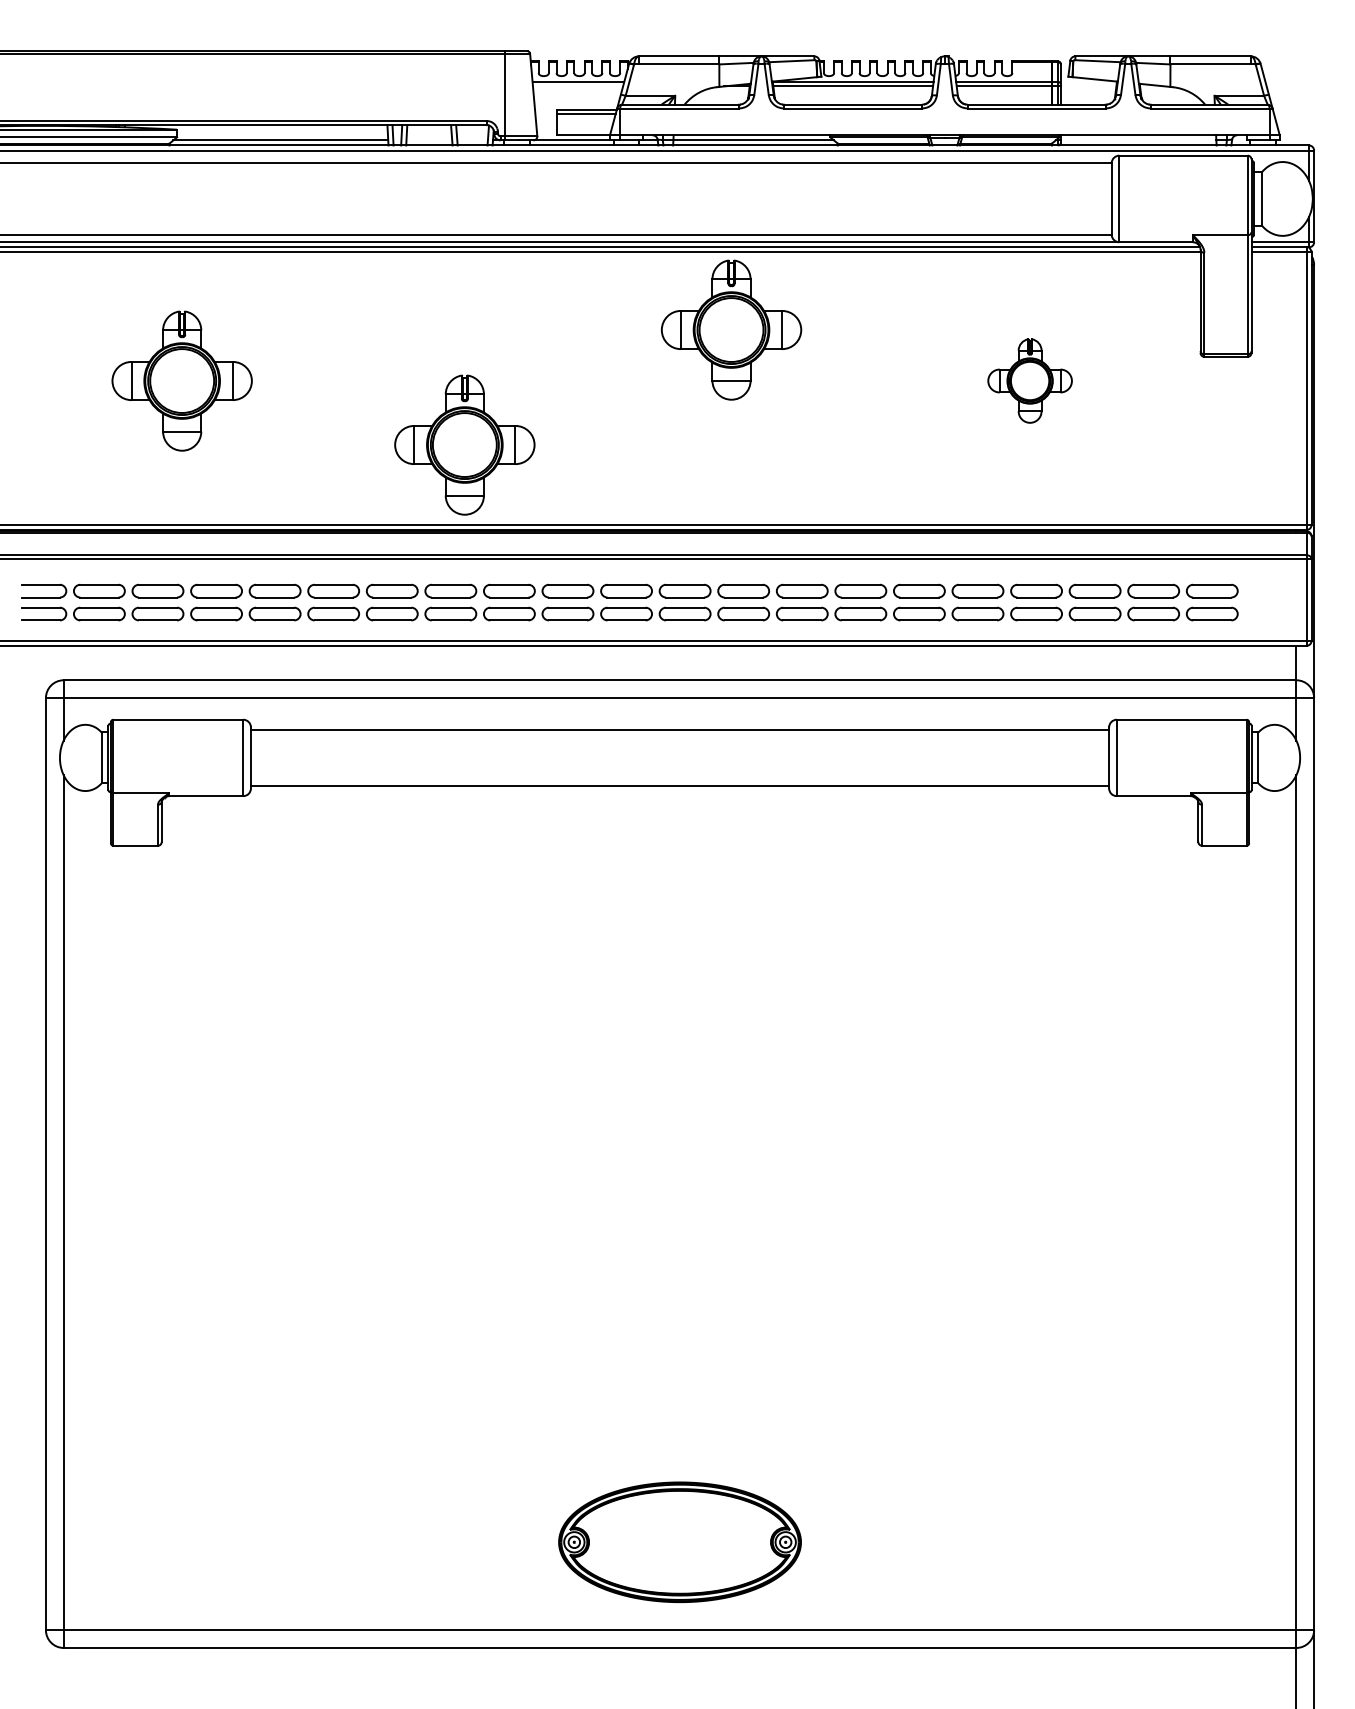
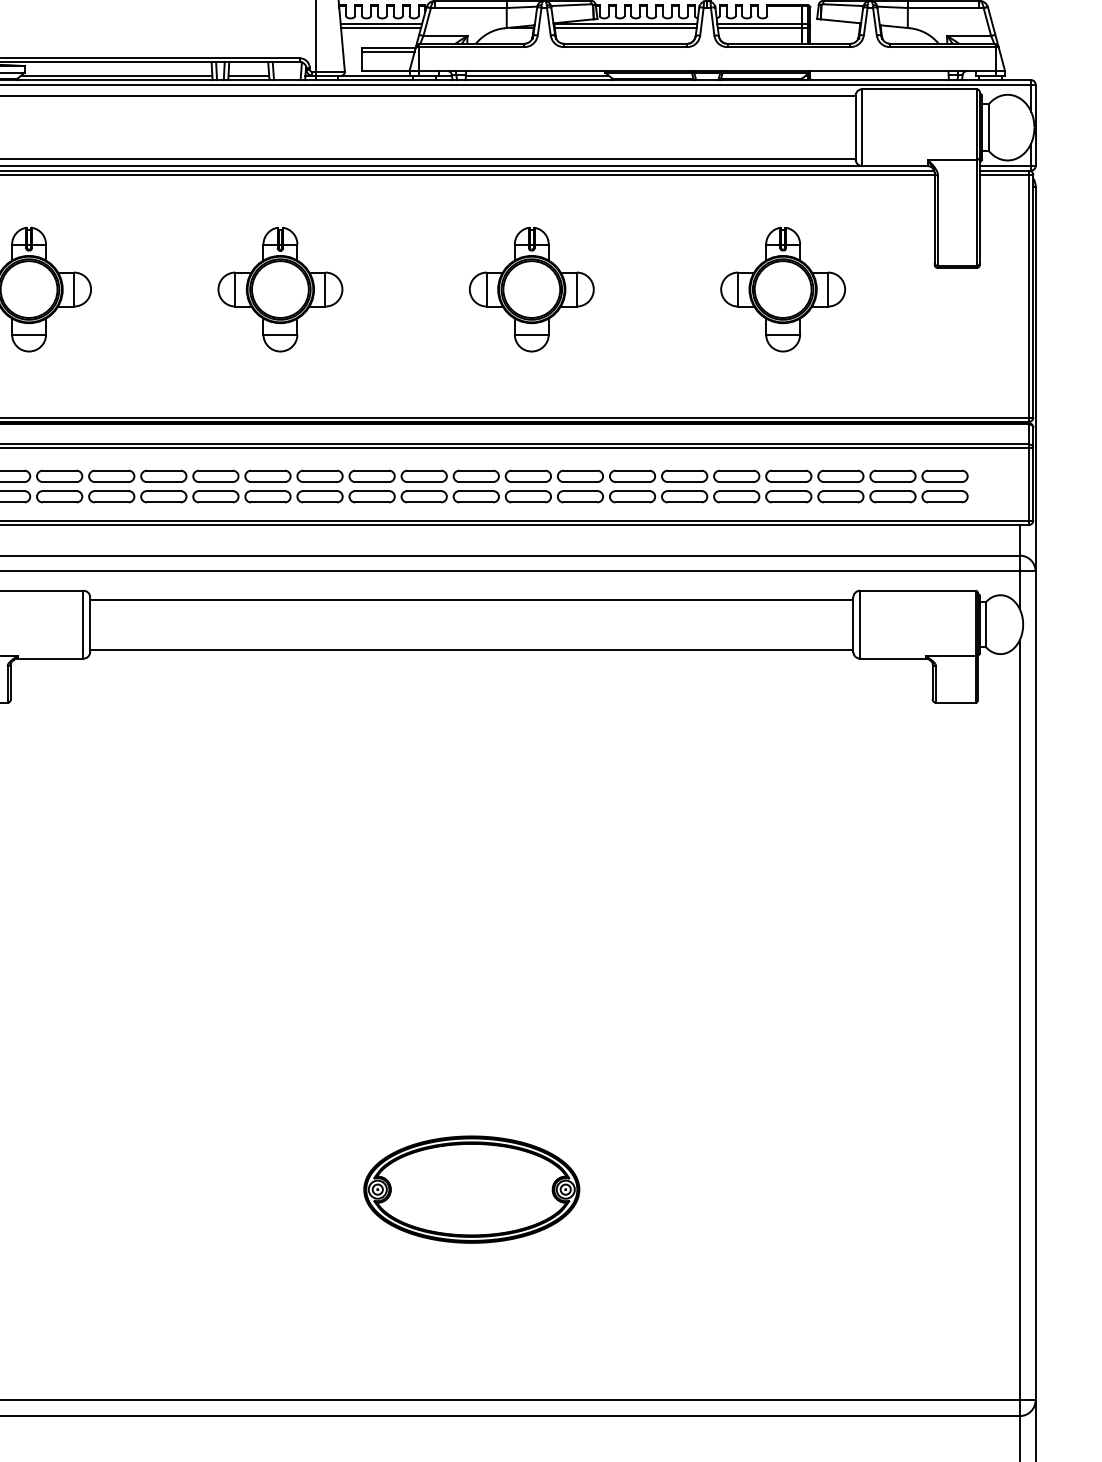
line: (577, 86) -> (380, 27), added
line: (429, 140) -> (249, 75), added
part: (731, 329) -> (531, 289), moved
part: (1029, 380) -> (782, 289), size x1.67
part: (464, 444) -> (280, 289), moved
part: (679, 1542) -> (471, 1189), moved

